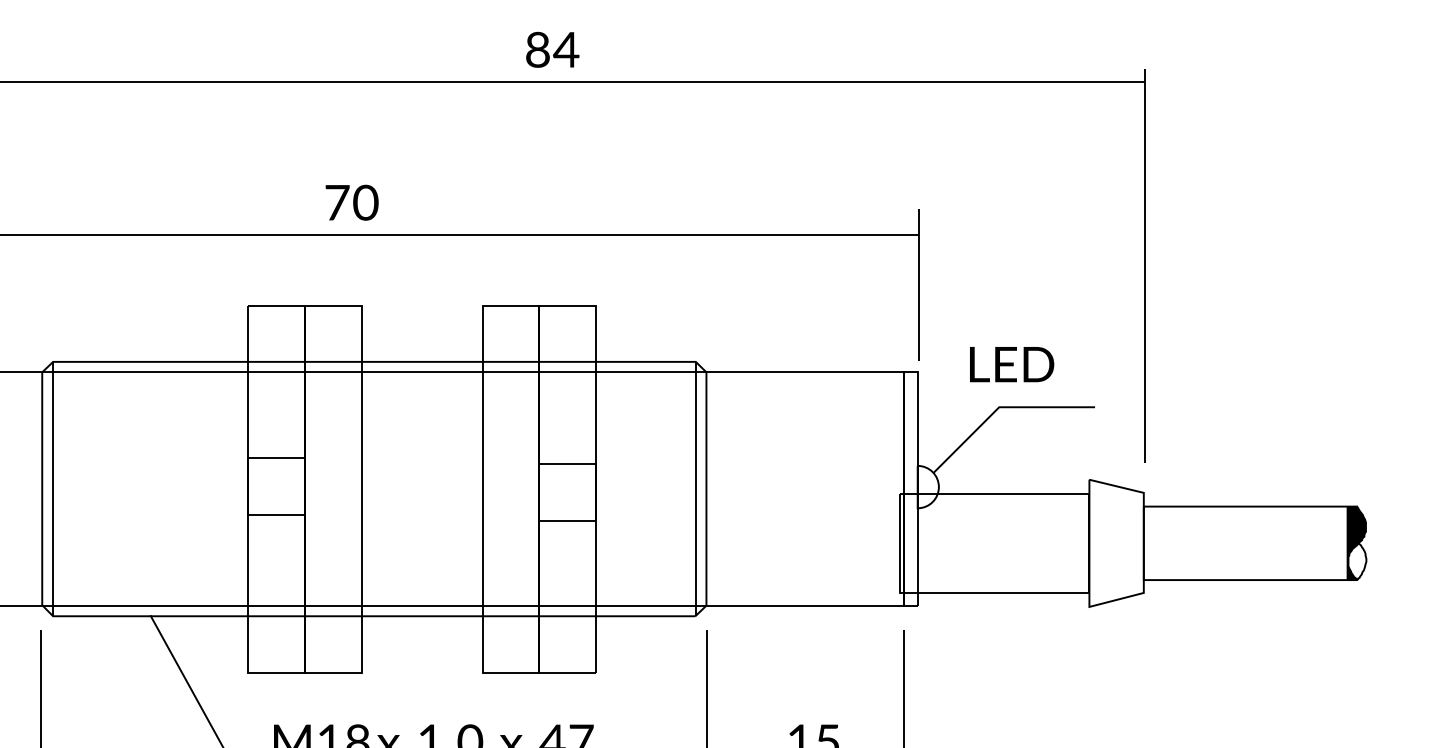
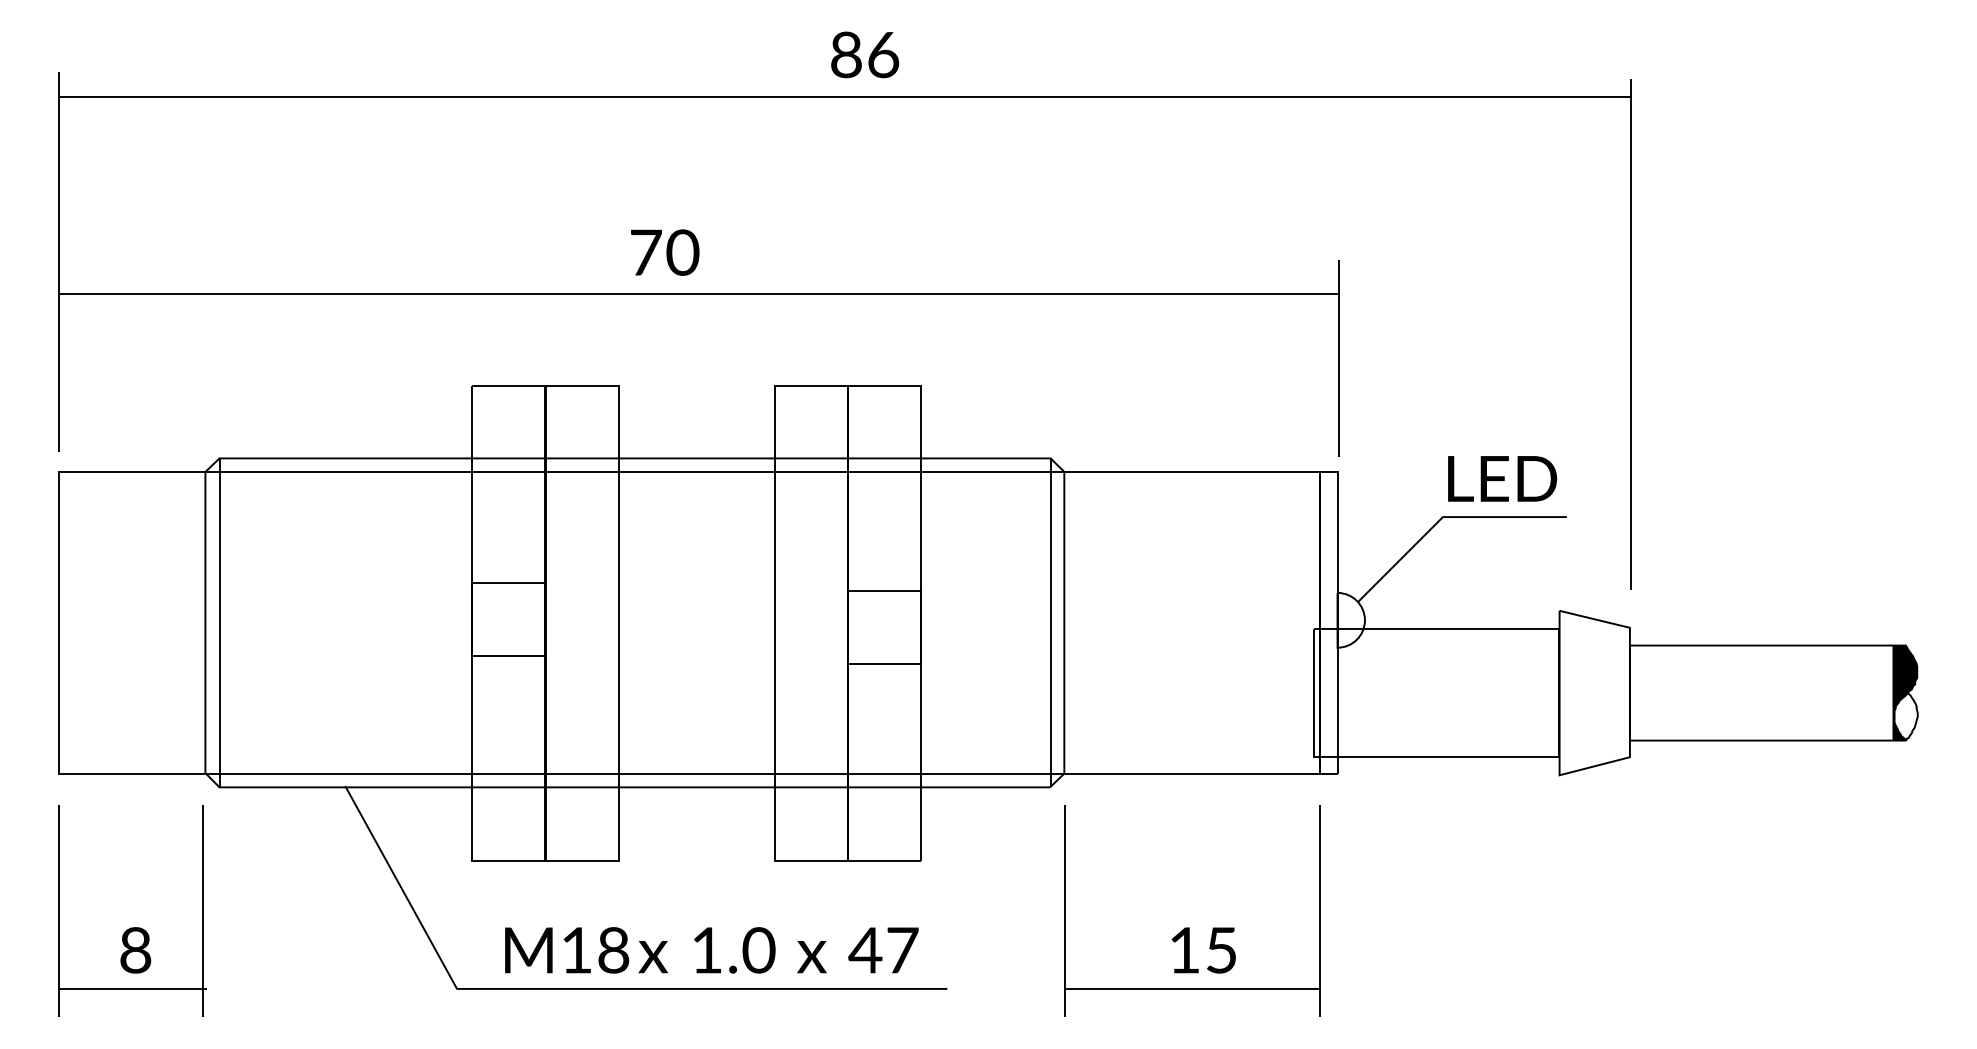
text: (565, 50) -> (882, 55), 84 -> 86
text: (352, 202) -> (665, 252), moved
text: (1012, 364) -> (1502, 478), moved

